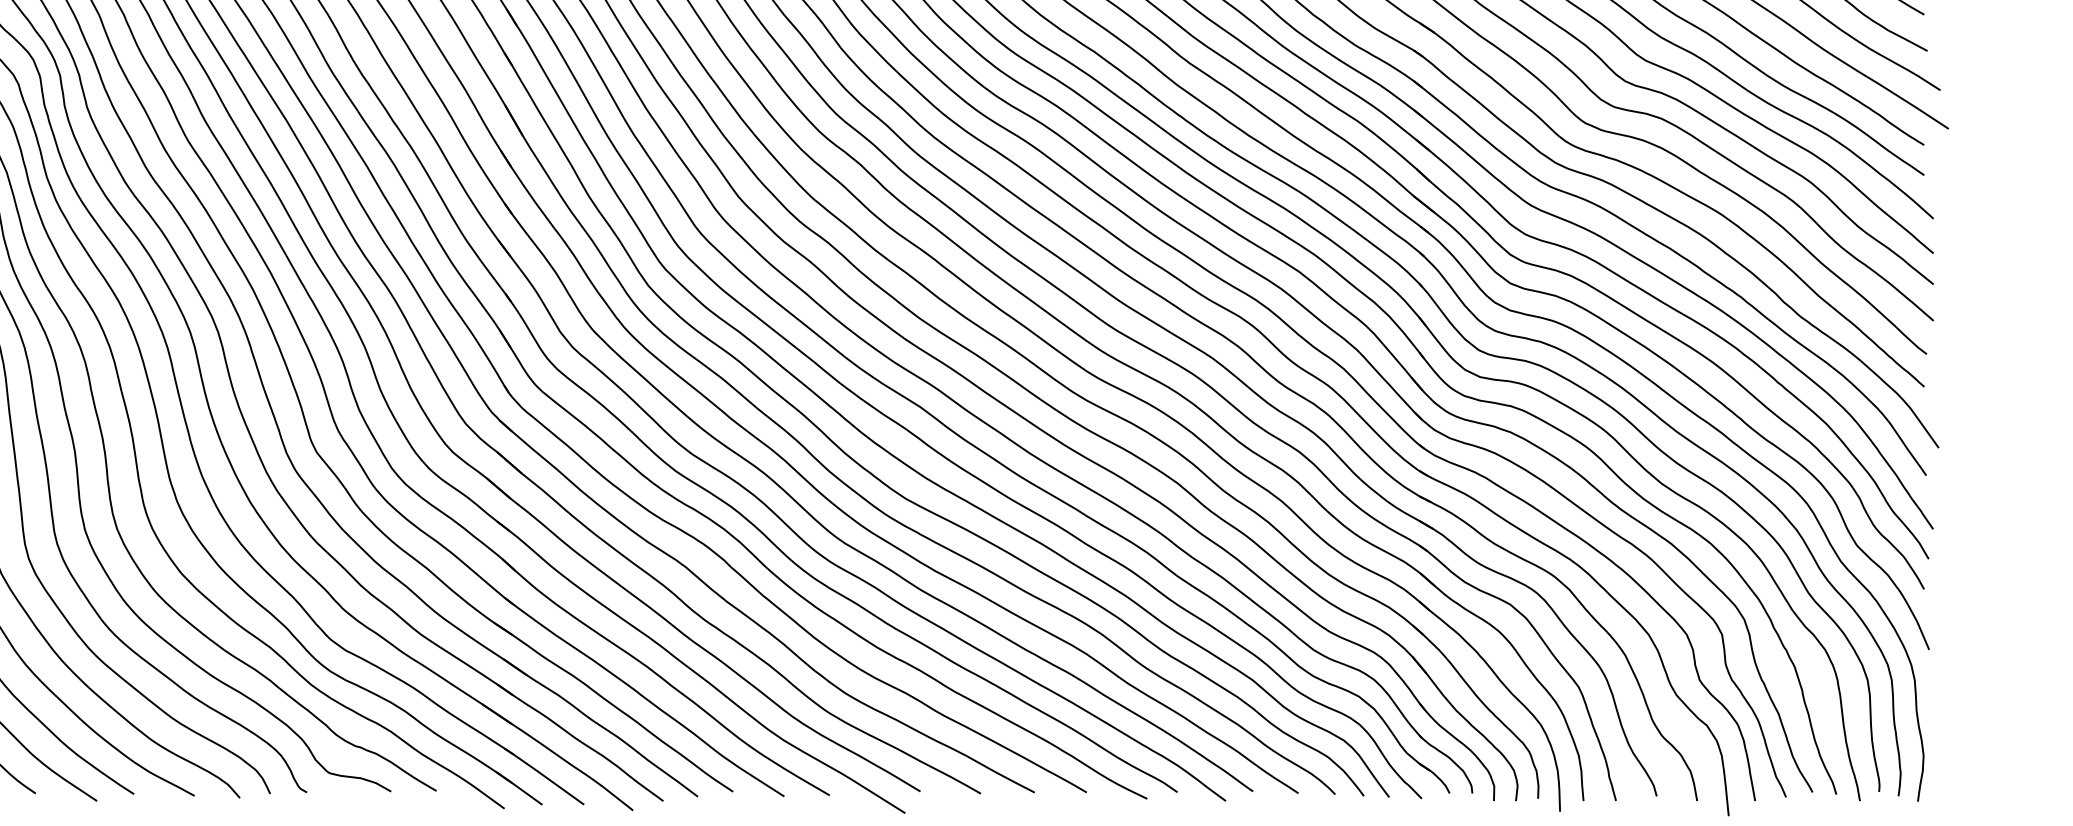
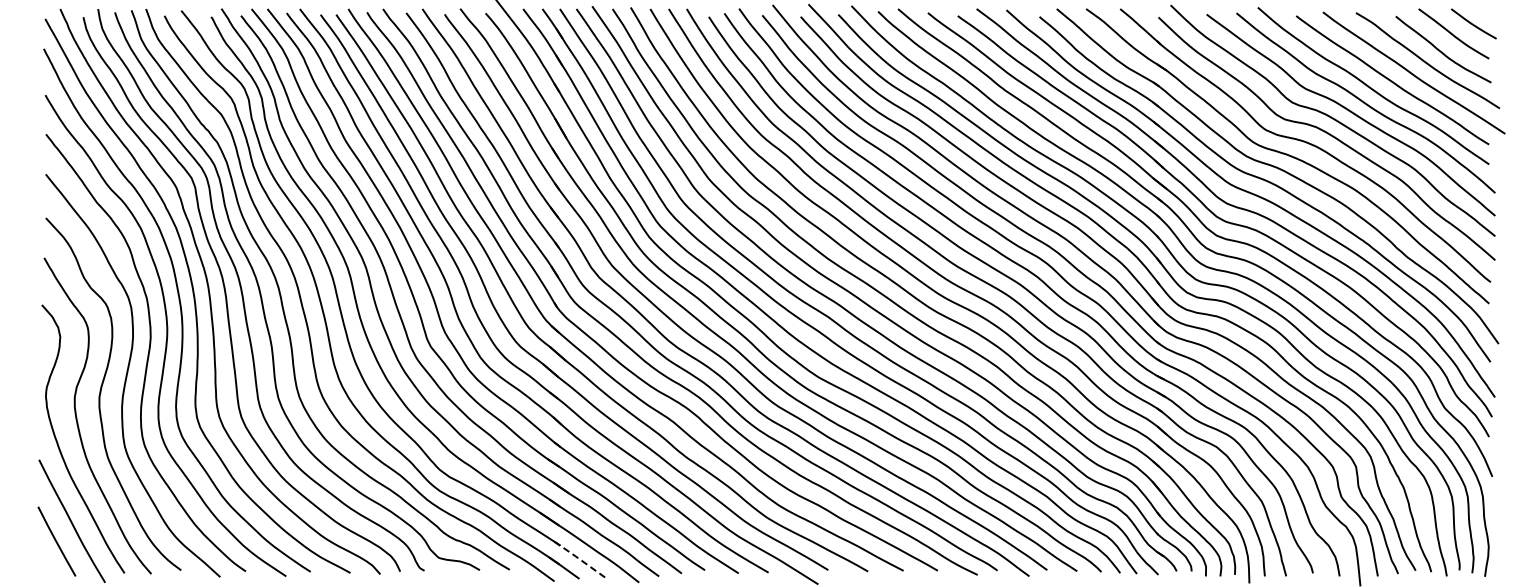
line: (542, 775) -> (579, 559), solid -> dashed

